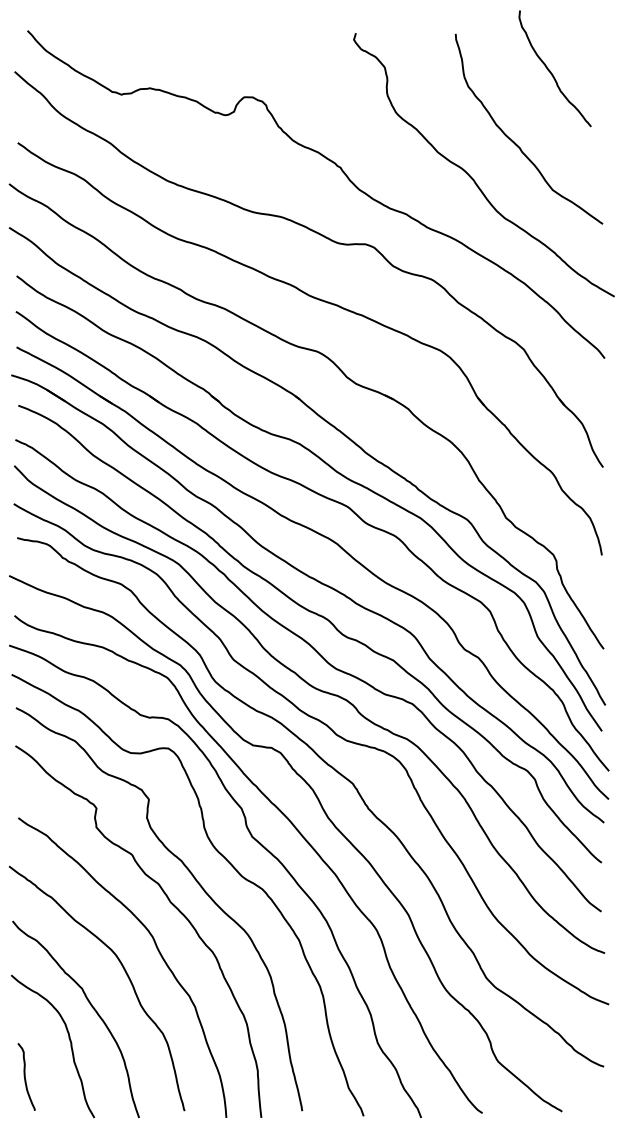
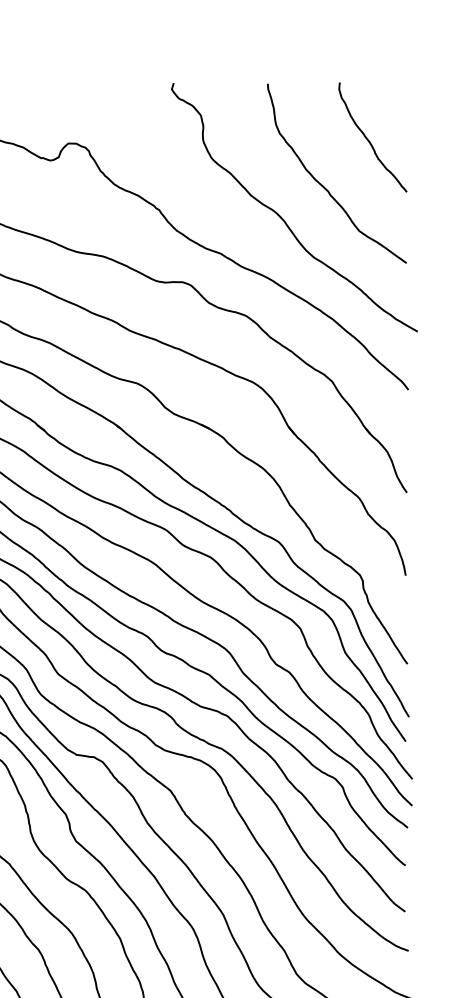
curve: (550, 70) -> (368, 139), moved

